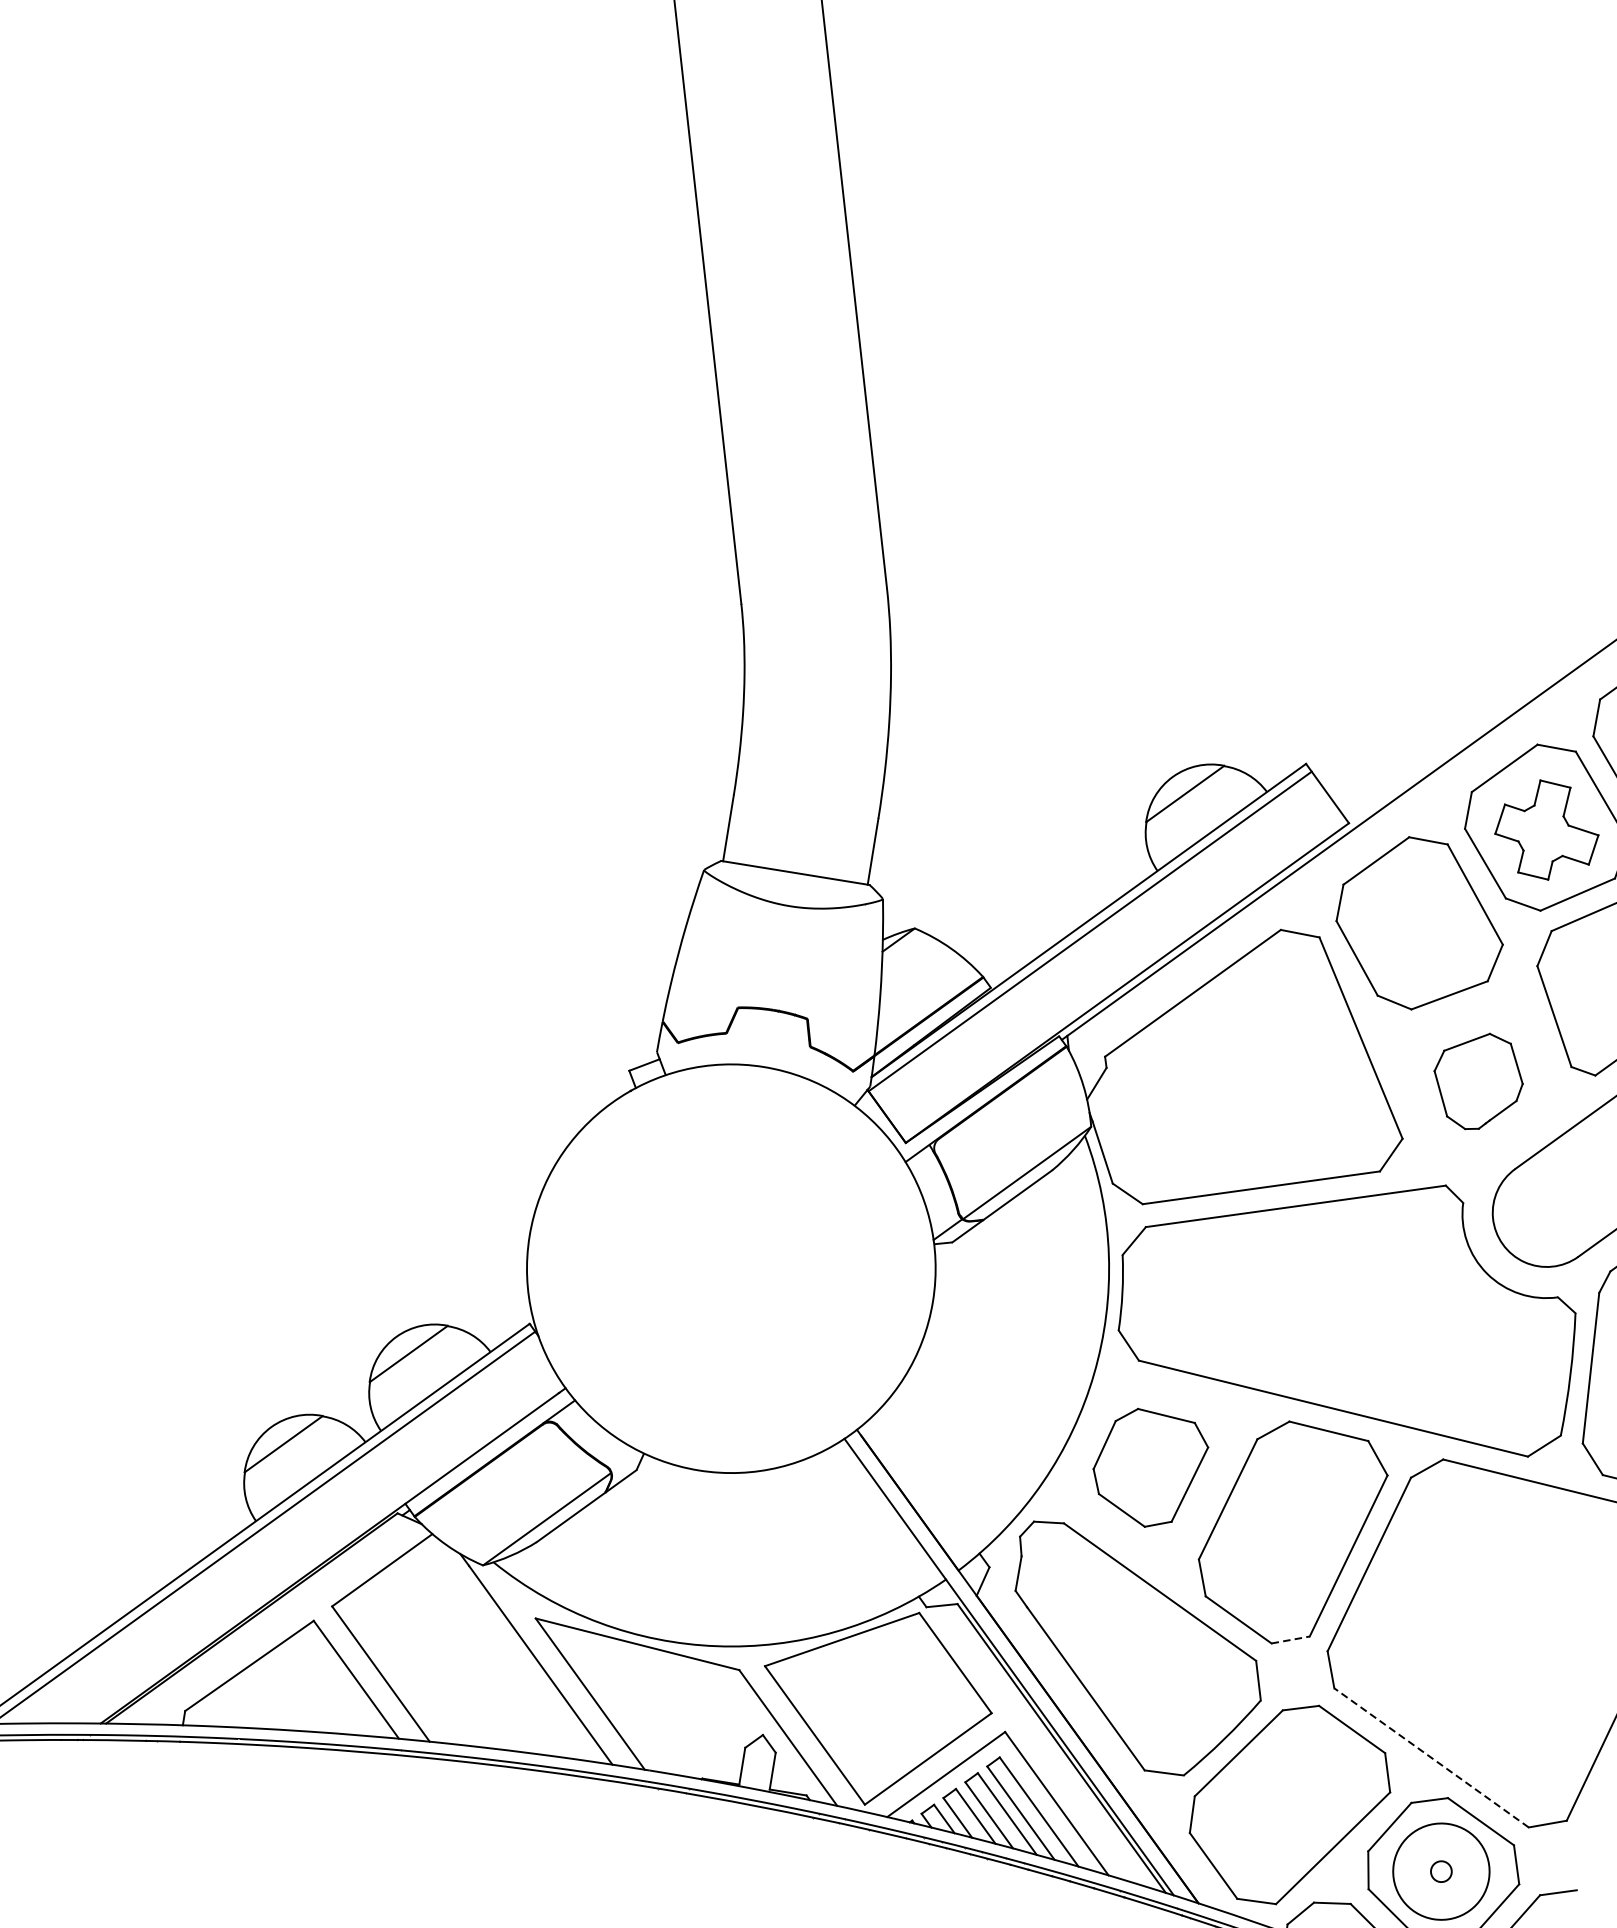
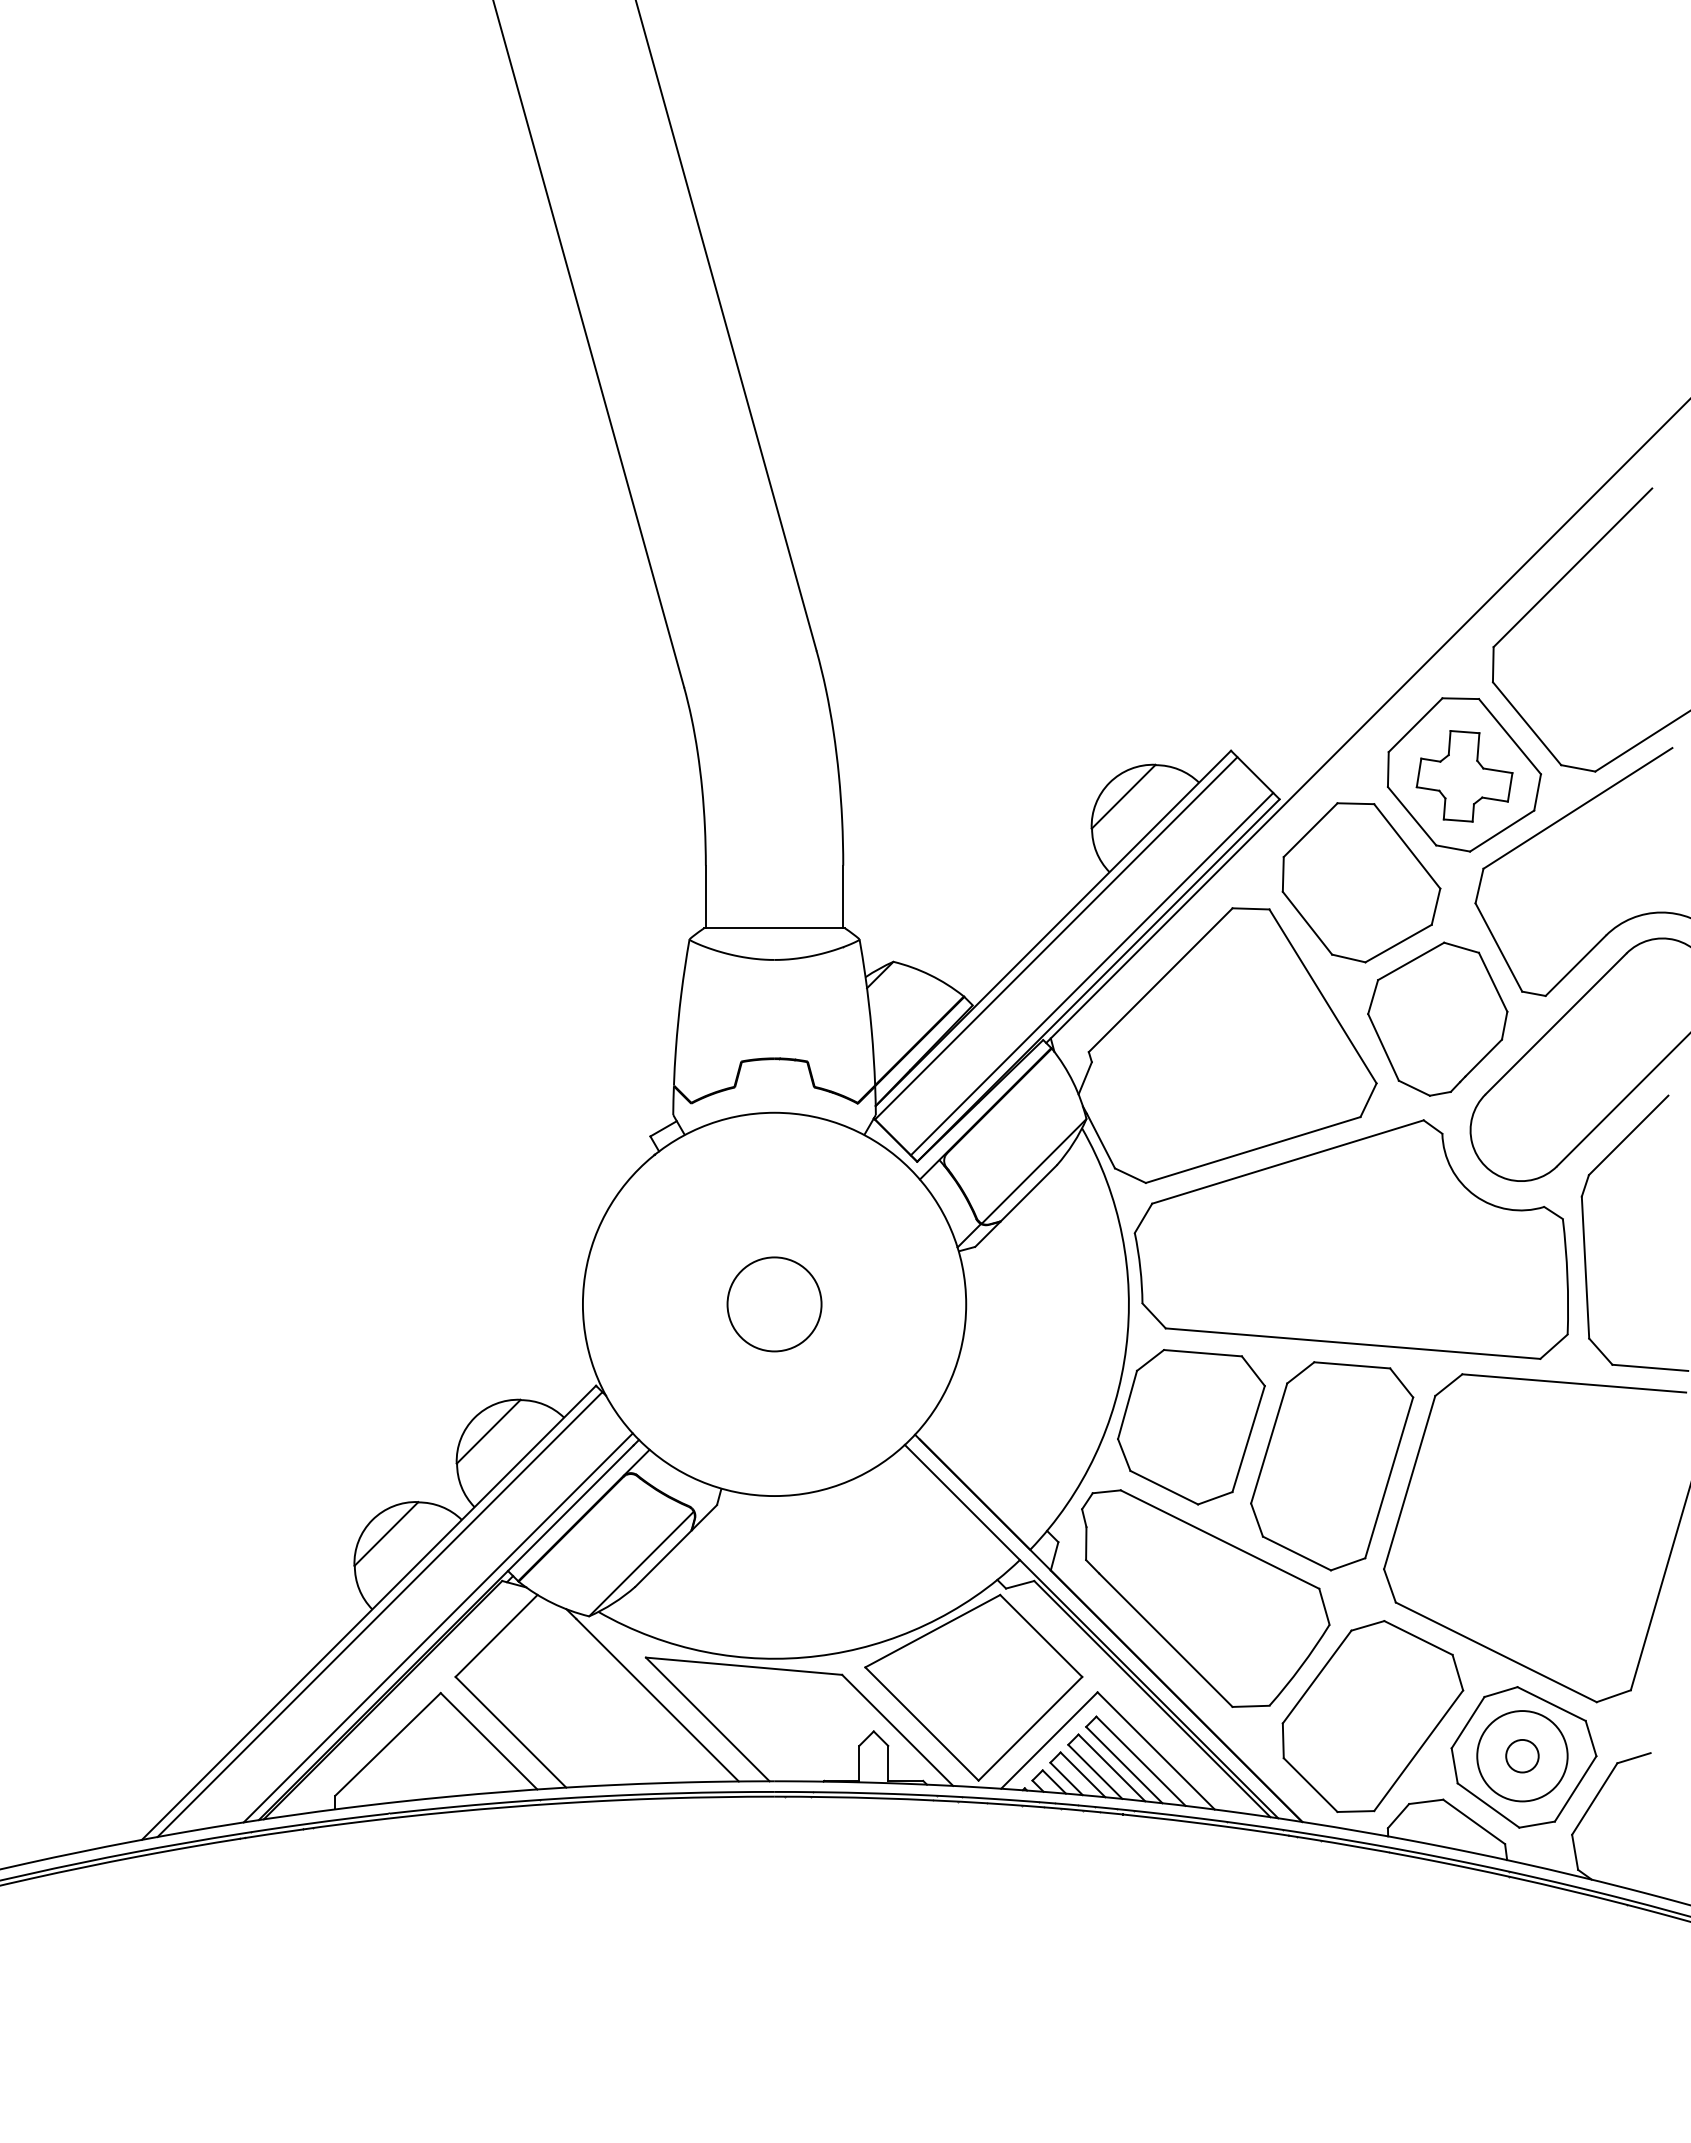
line: (1121, 974) -> (1091, 973), added
part: (1477, 1080) -> (1437, 1018), size x1.67
circle: (731, 1268) -> (774, 1304), added
part: (1149, 1469) -> (1191, 1427), size x1.43
line: (321, 1551) -> (437, 1627), added
line: (1291, 1640) -> (1348, 1564), dashed -> solid
line: (1430, 1757) -> (1495, 1652), dashed -> solid
circle: (1441, 1870) -> (1522, 1755), size x1.67

